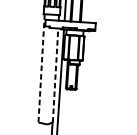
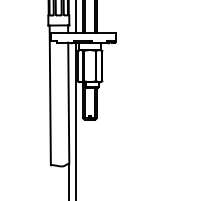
line: (41, 68) -> (50, 95), dashed -> solid
line: (55, 75) -> (68, 103), dashed -> solid

